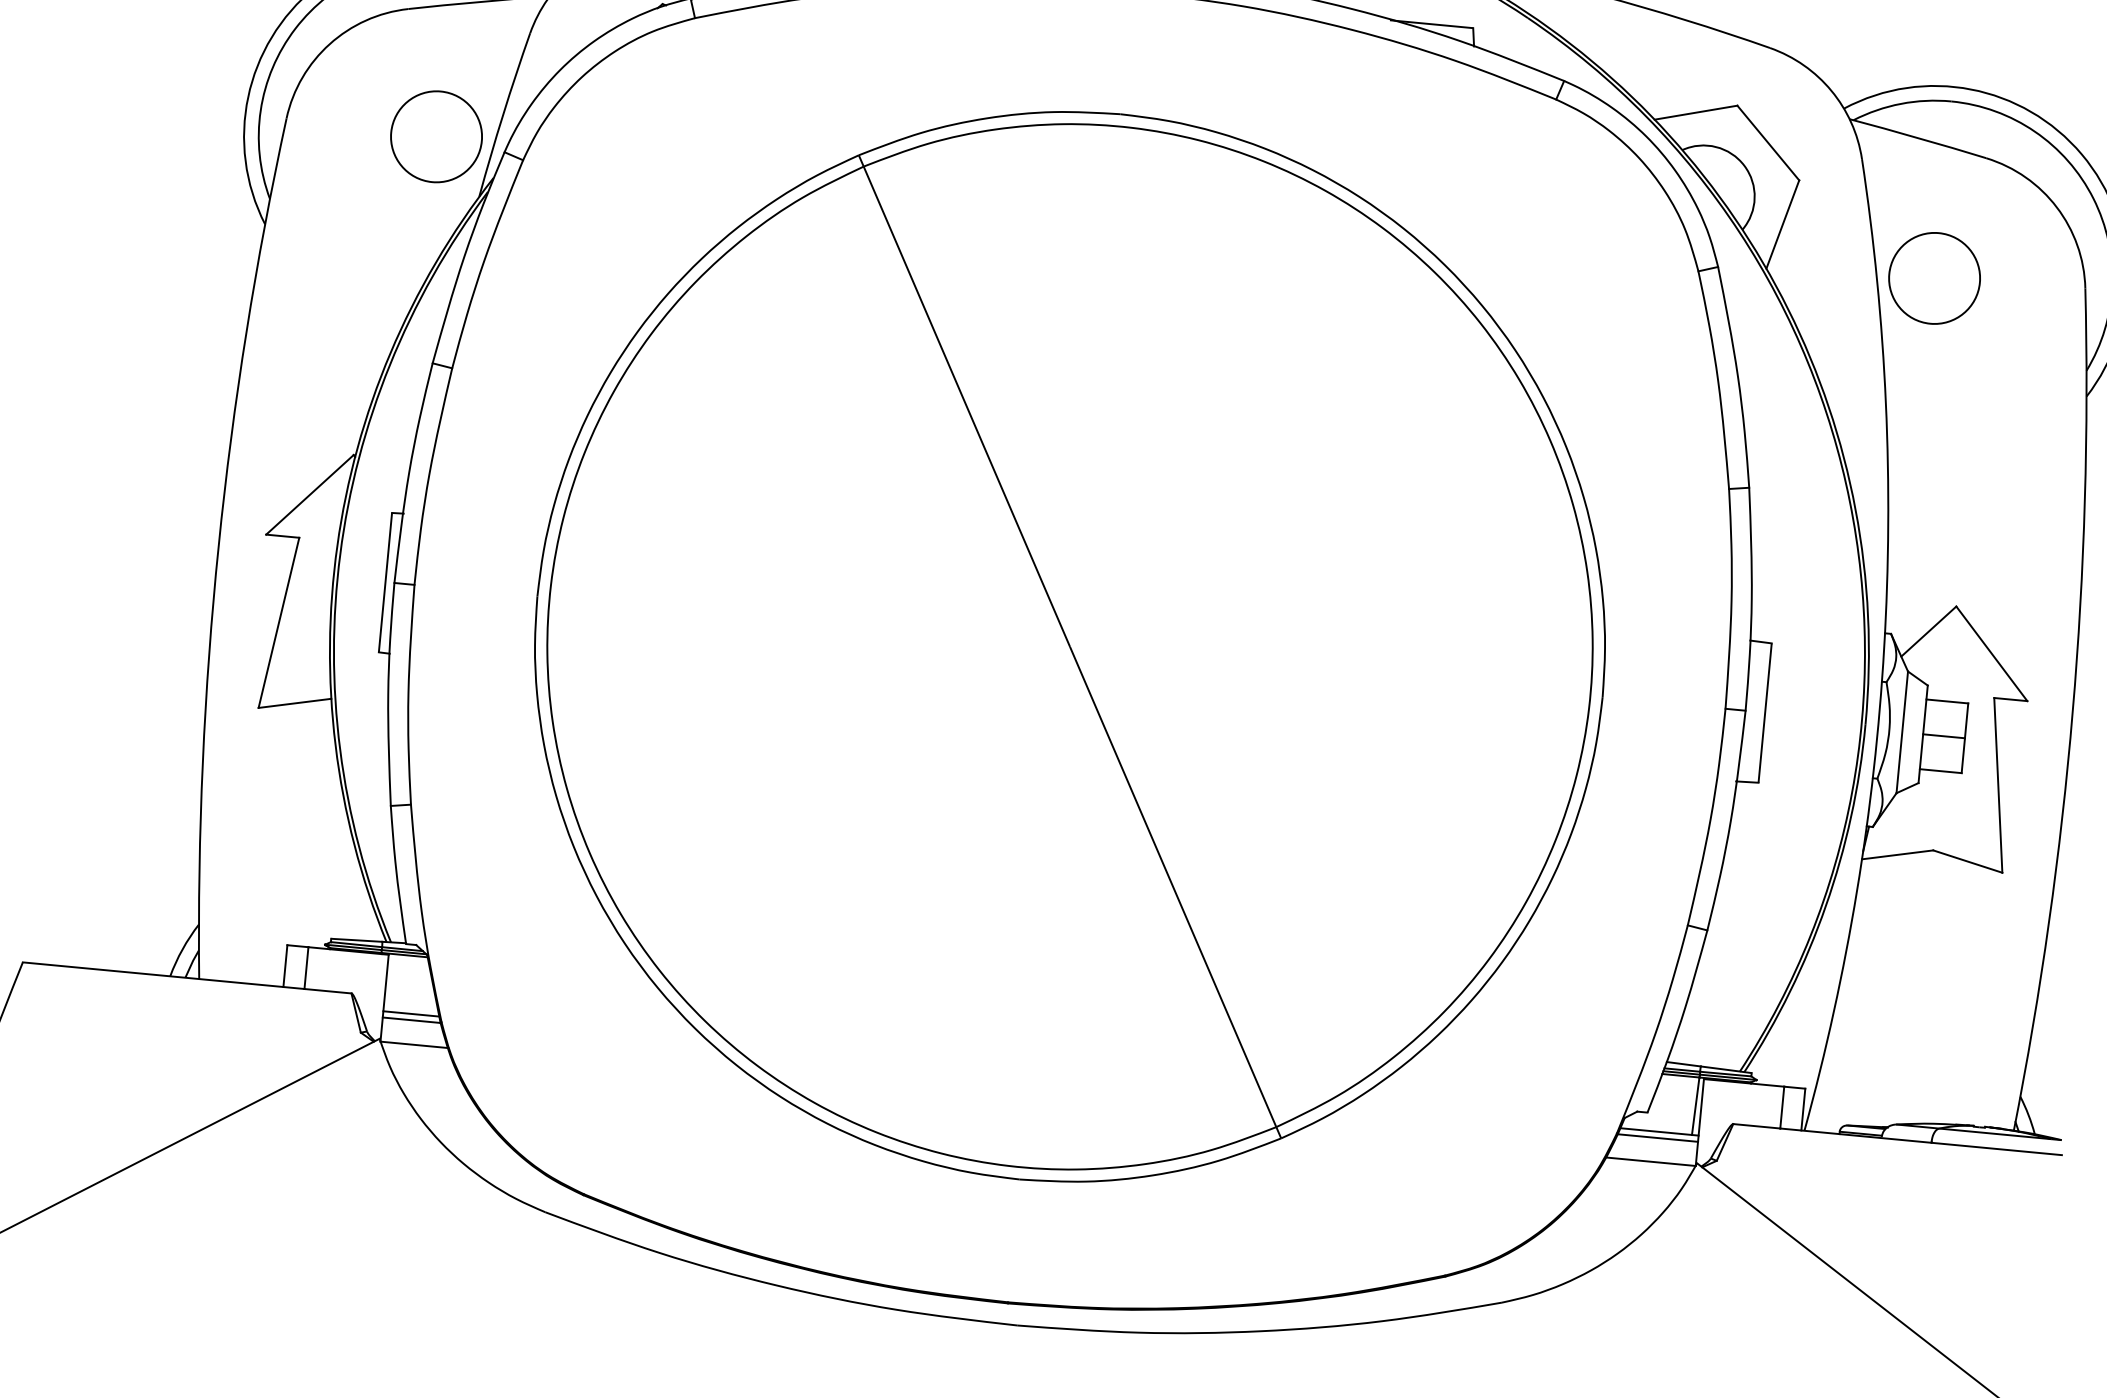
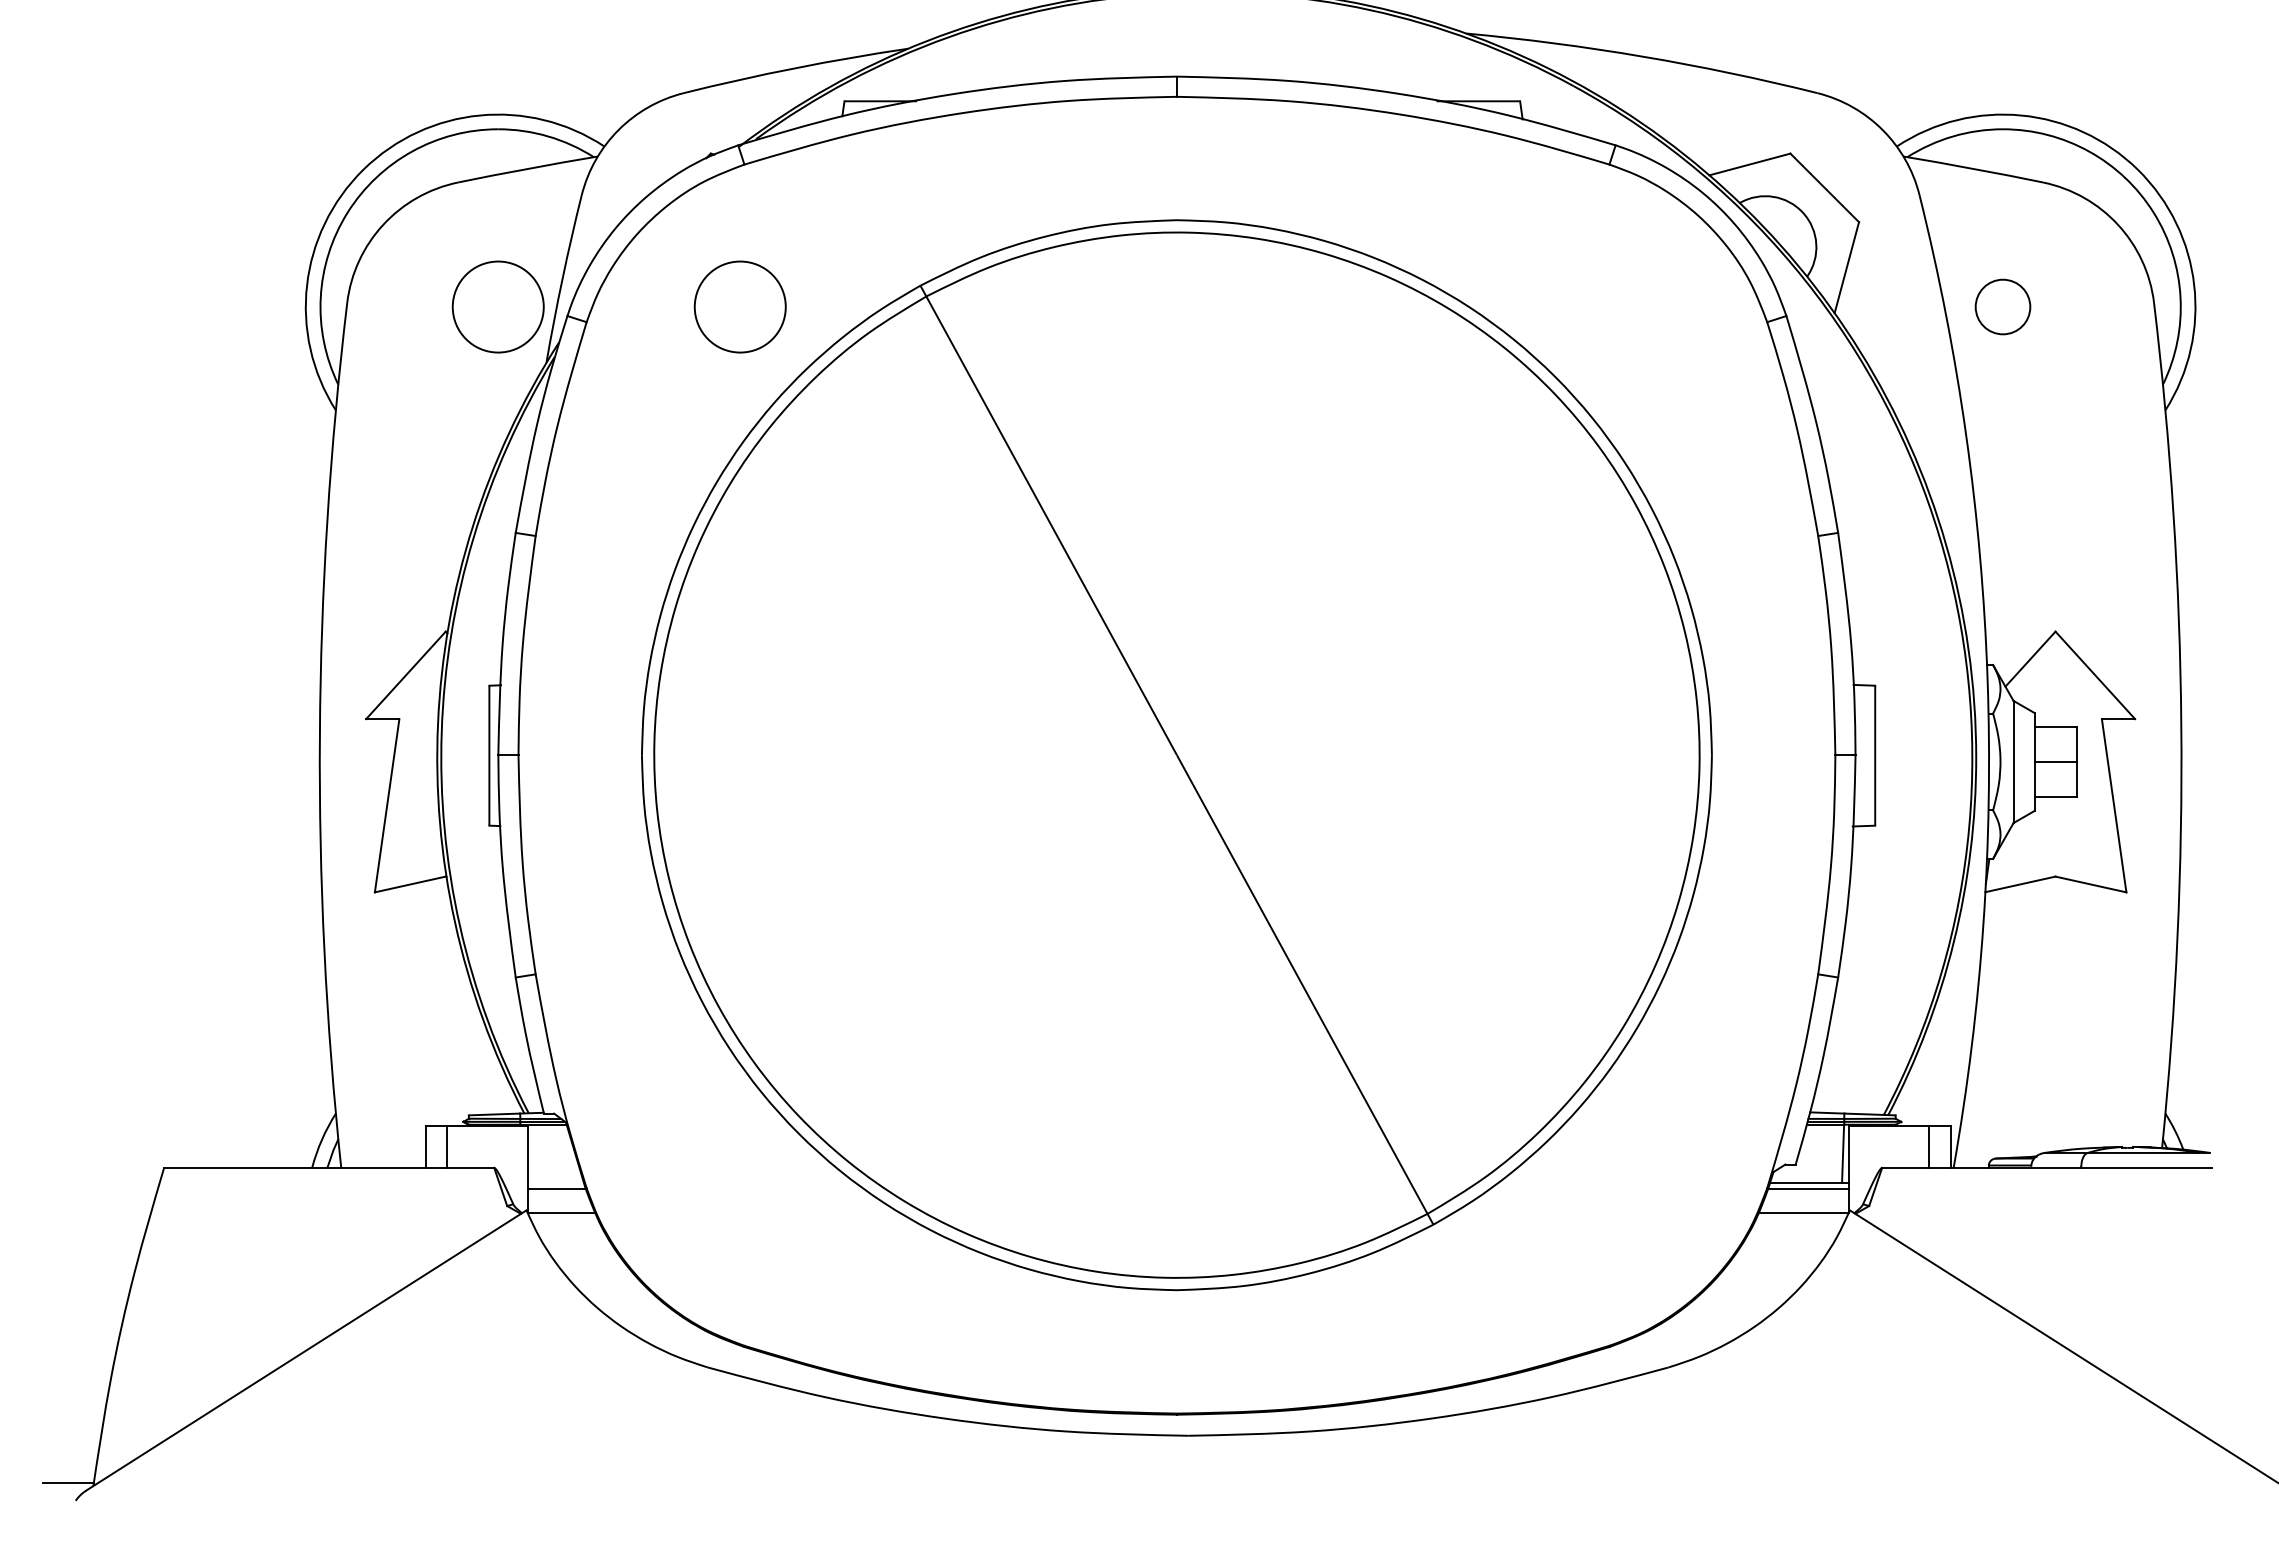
circle: (676, 158) -> (739, 306), added
circle: (1934, 277) -> (2002, 306), size x0.6
line: (411, 1013) -> (555, 1182), removed

